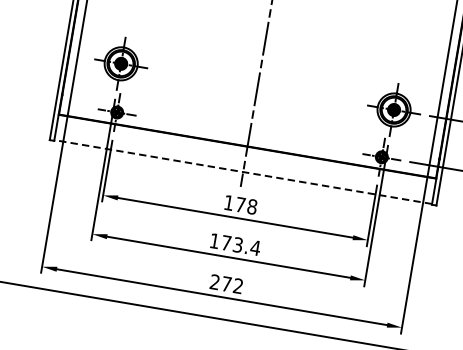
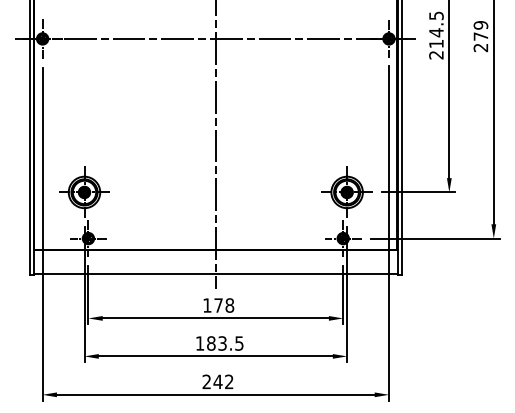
line: (242, 172) -> (215, 274), dashed -> solid
text: (241, 245) -> (225, 343), 173.4 -> 183.5
text: (226, 283) -> (217, 381), 272 -> 242

